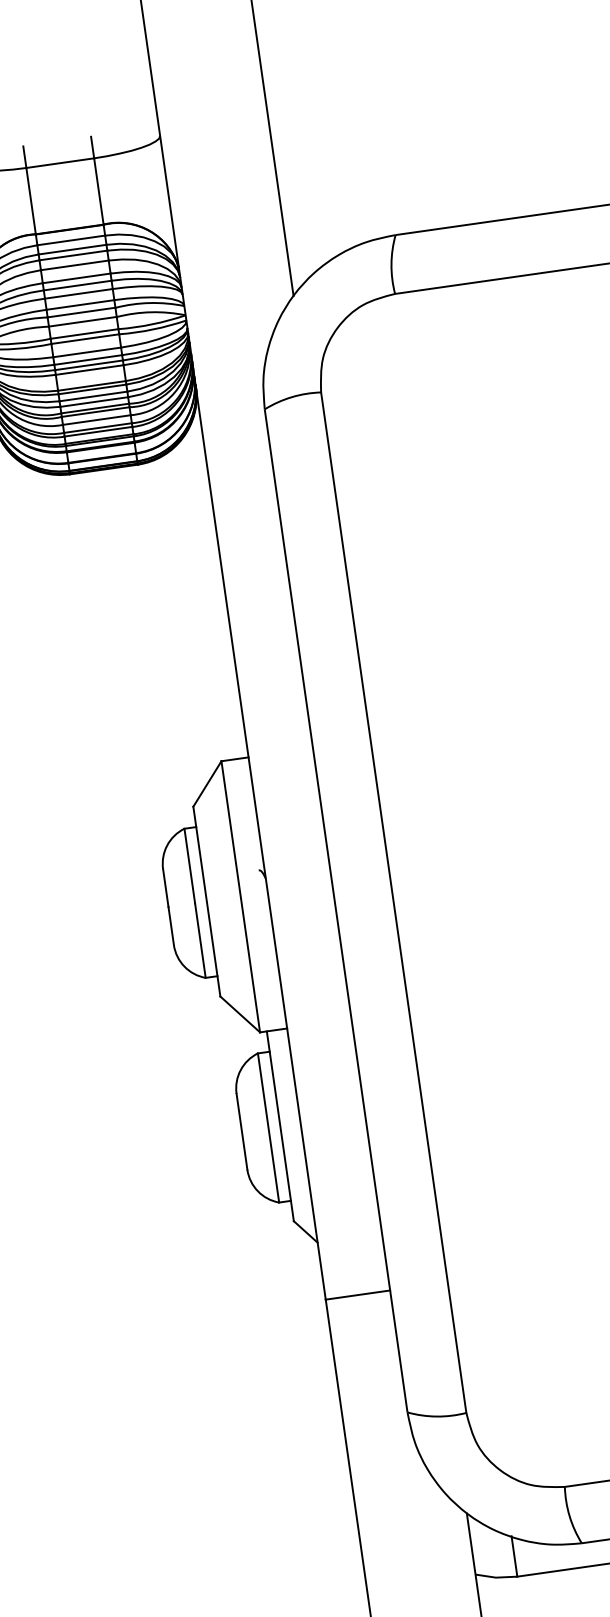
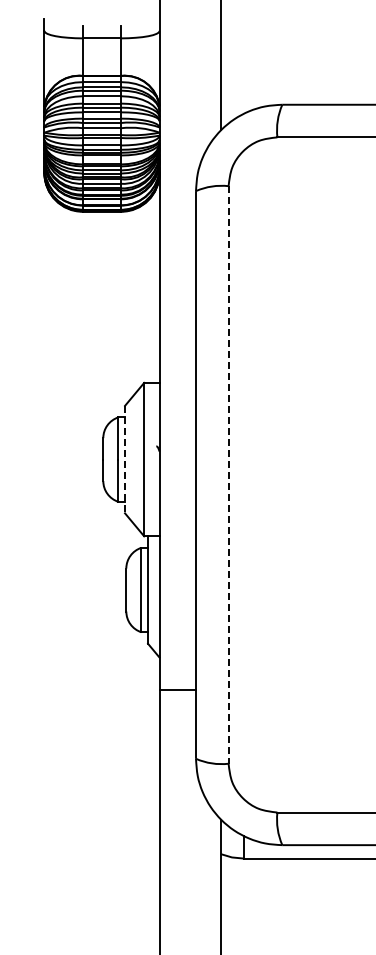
line: (207, 901) -> (125, 459), solid -> dashed
line: (393, 901) -> (228, 474), solid -> dashed

